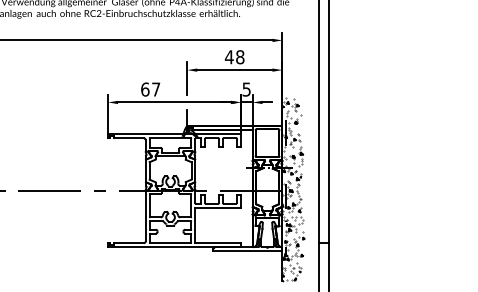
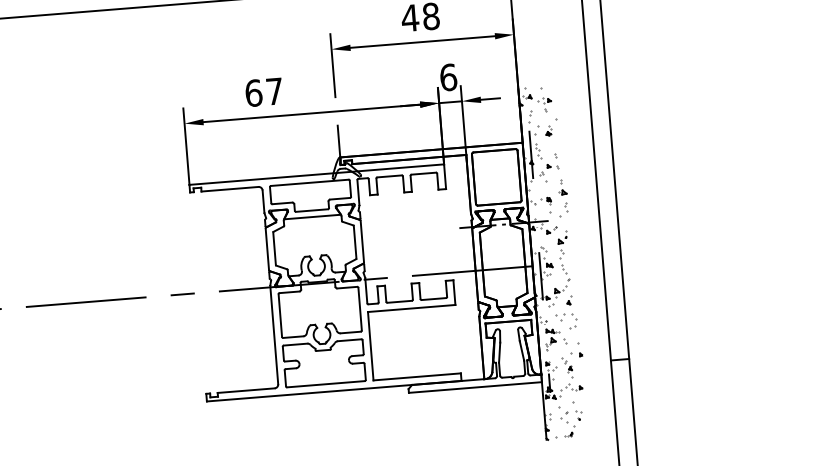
text: (246, 89) -> (448, 77), 5 -> 6

